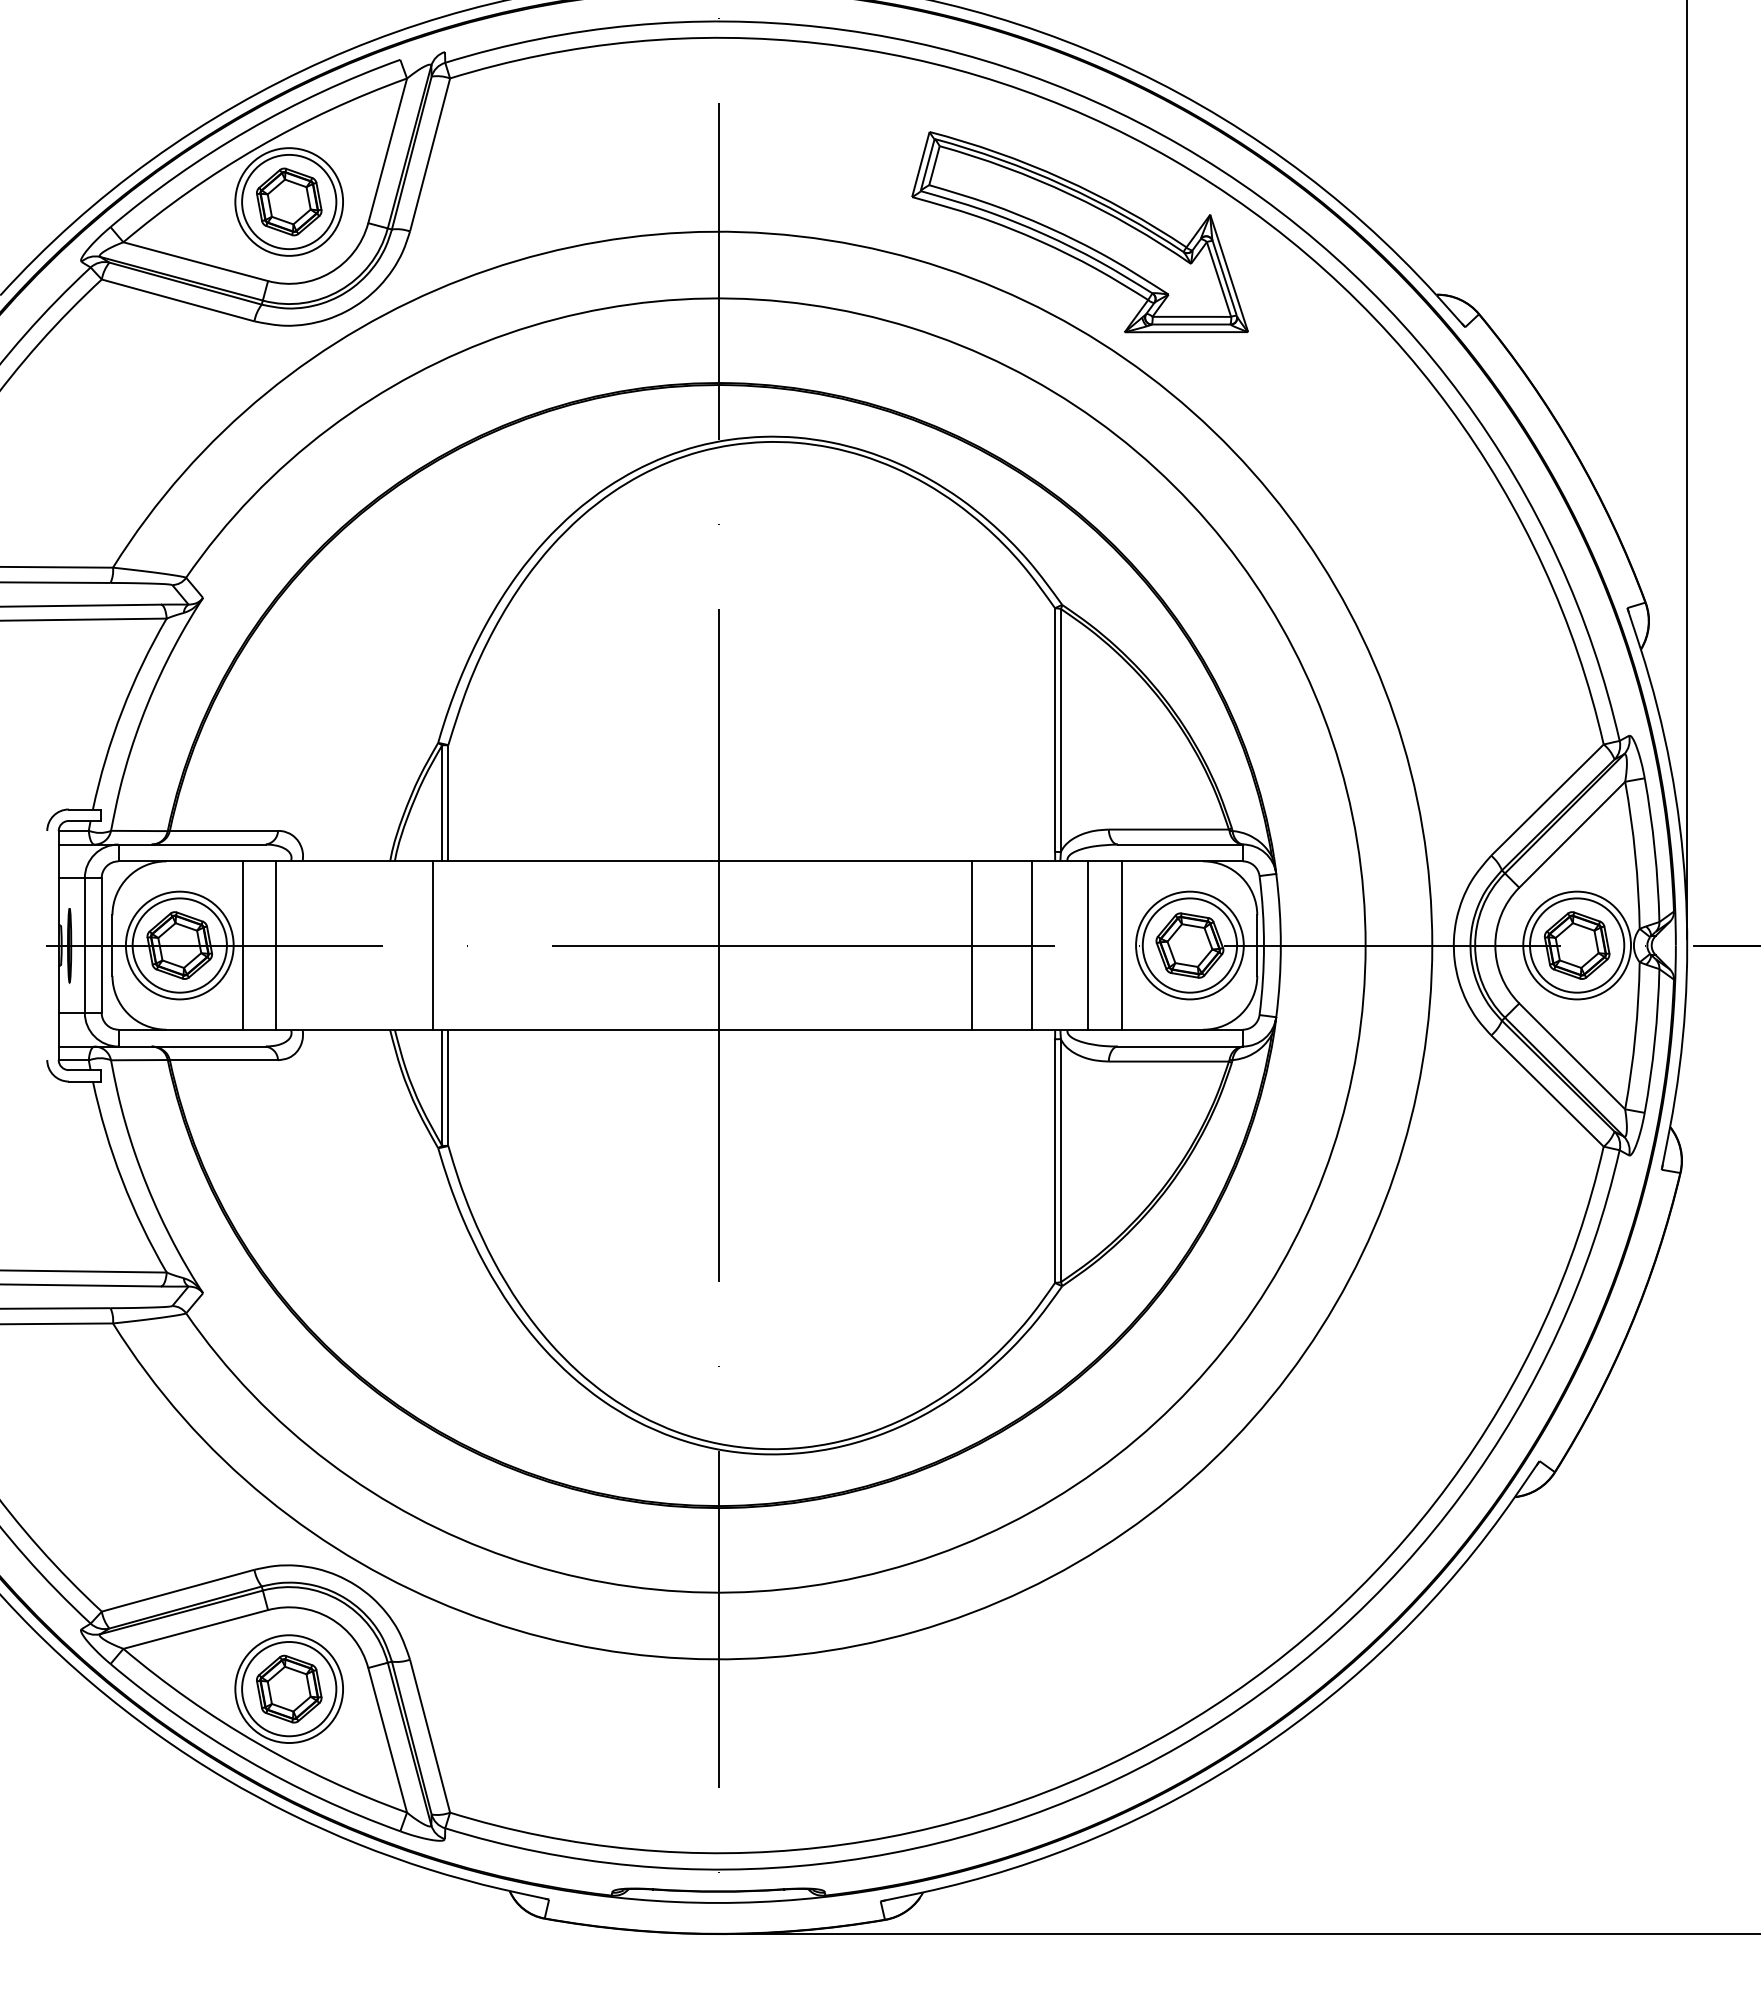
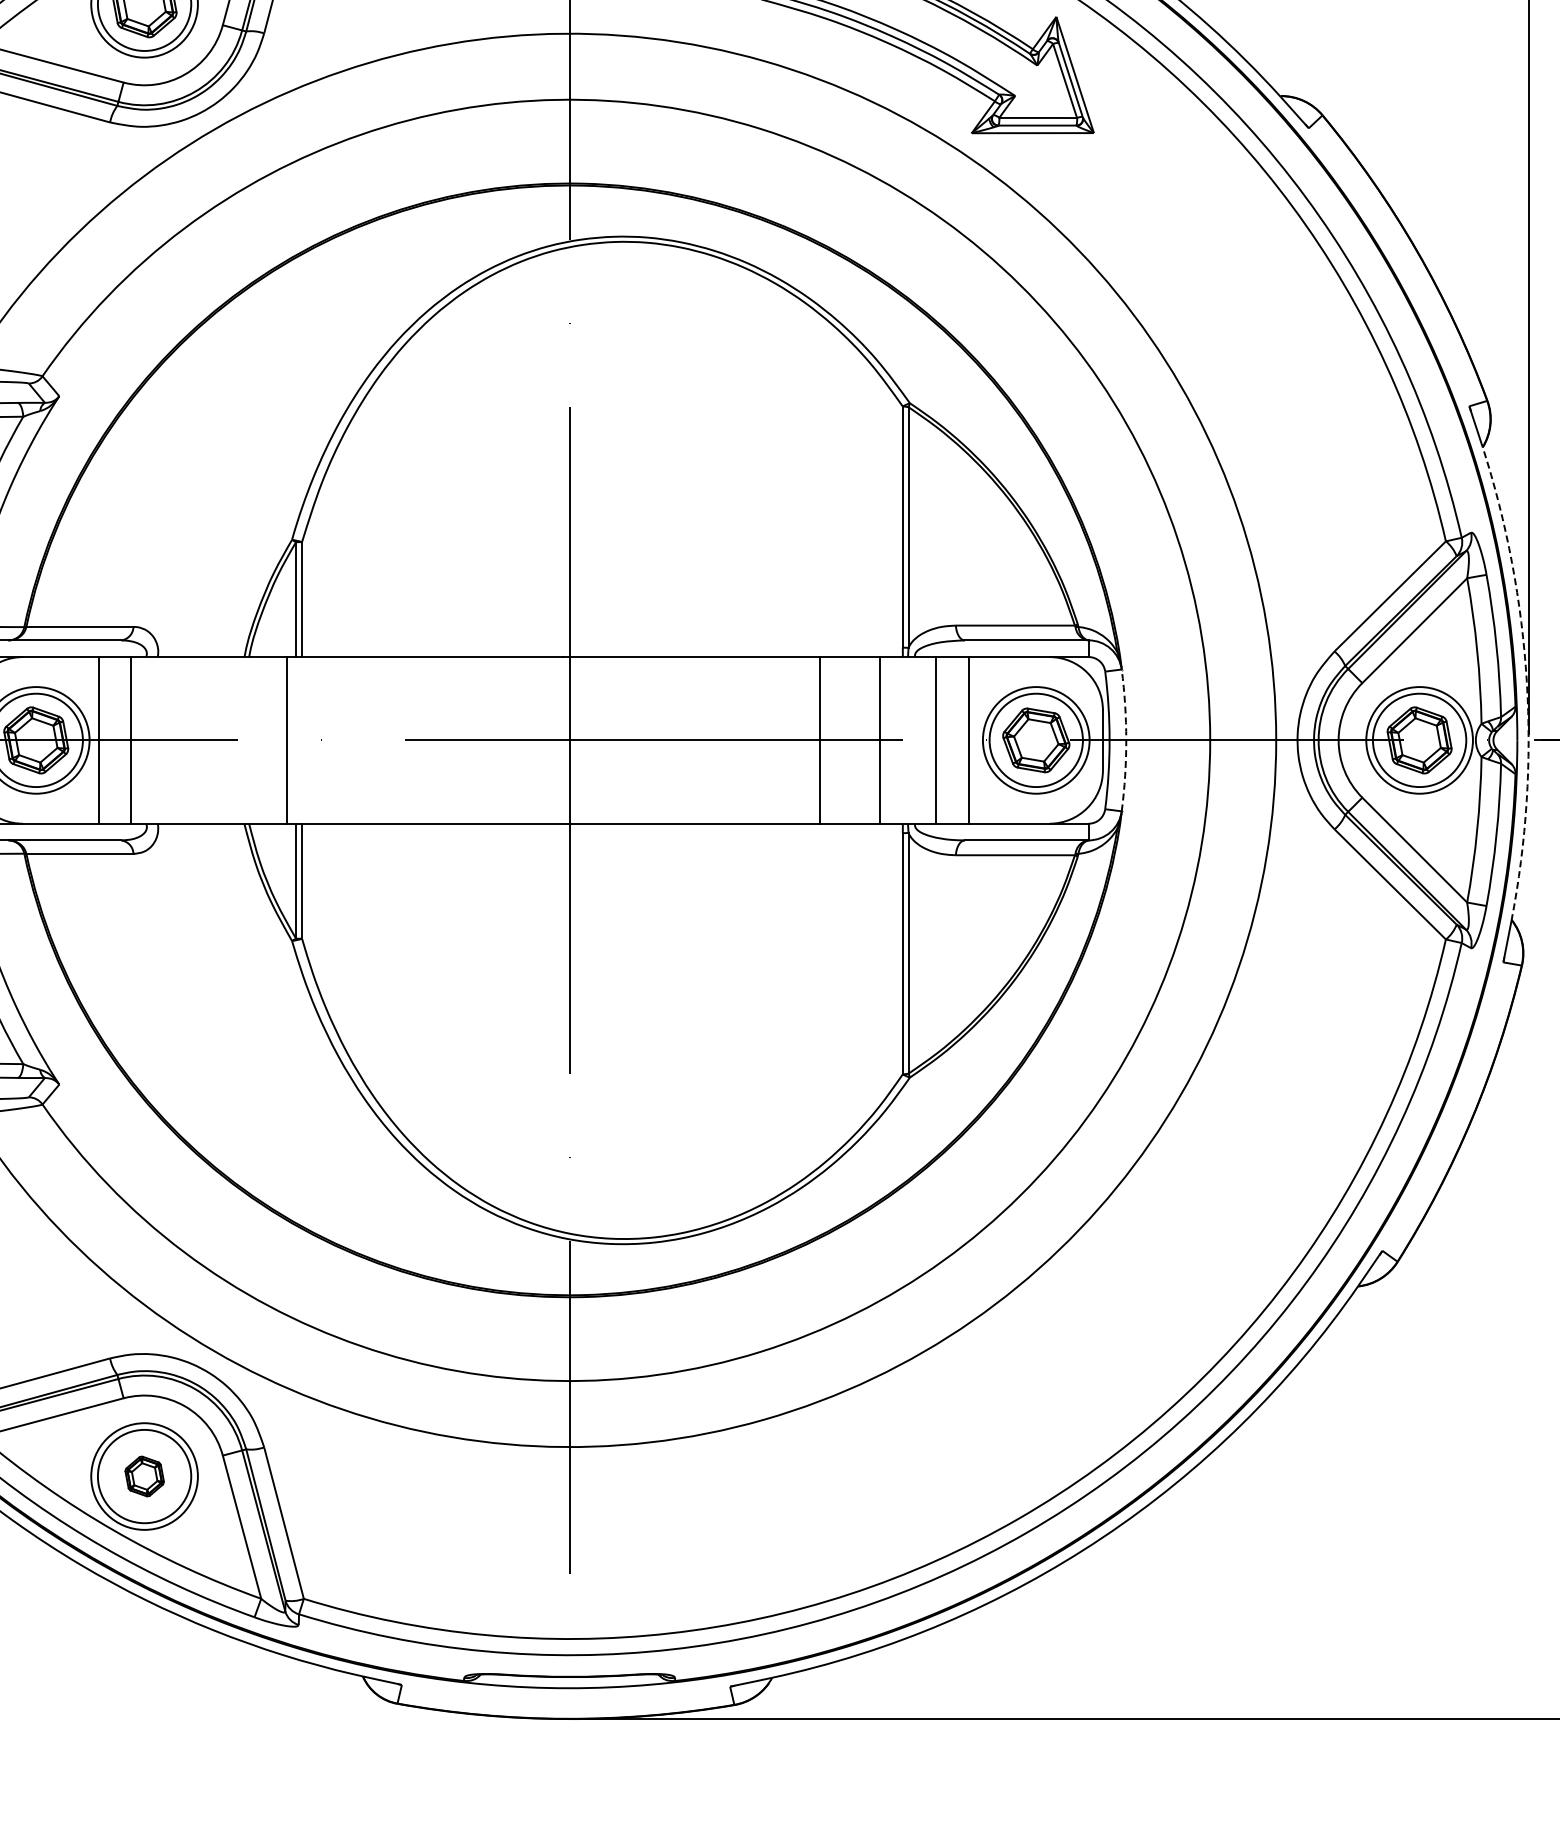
arc: (1685, 886) -> (1526, 681), solid -> dashed
arc: (1280, 945) -> (1125, 740), solid -> dashed
part: (289, 1688) -> (144, 1475), size x0.6

